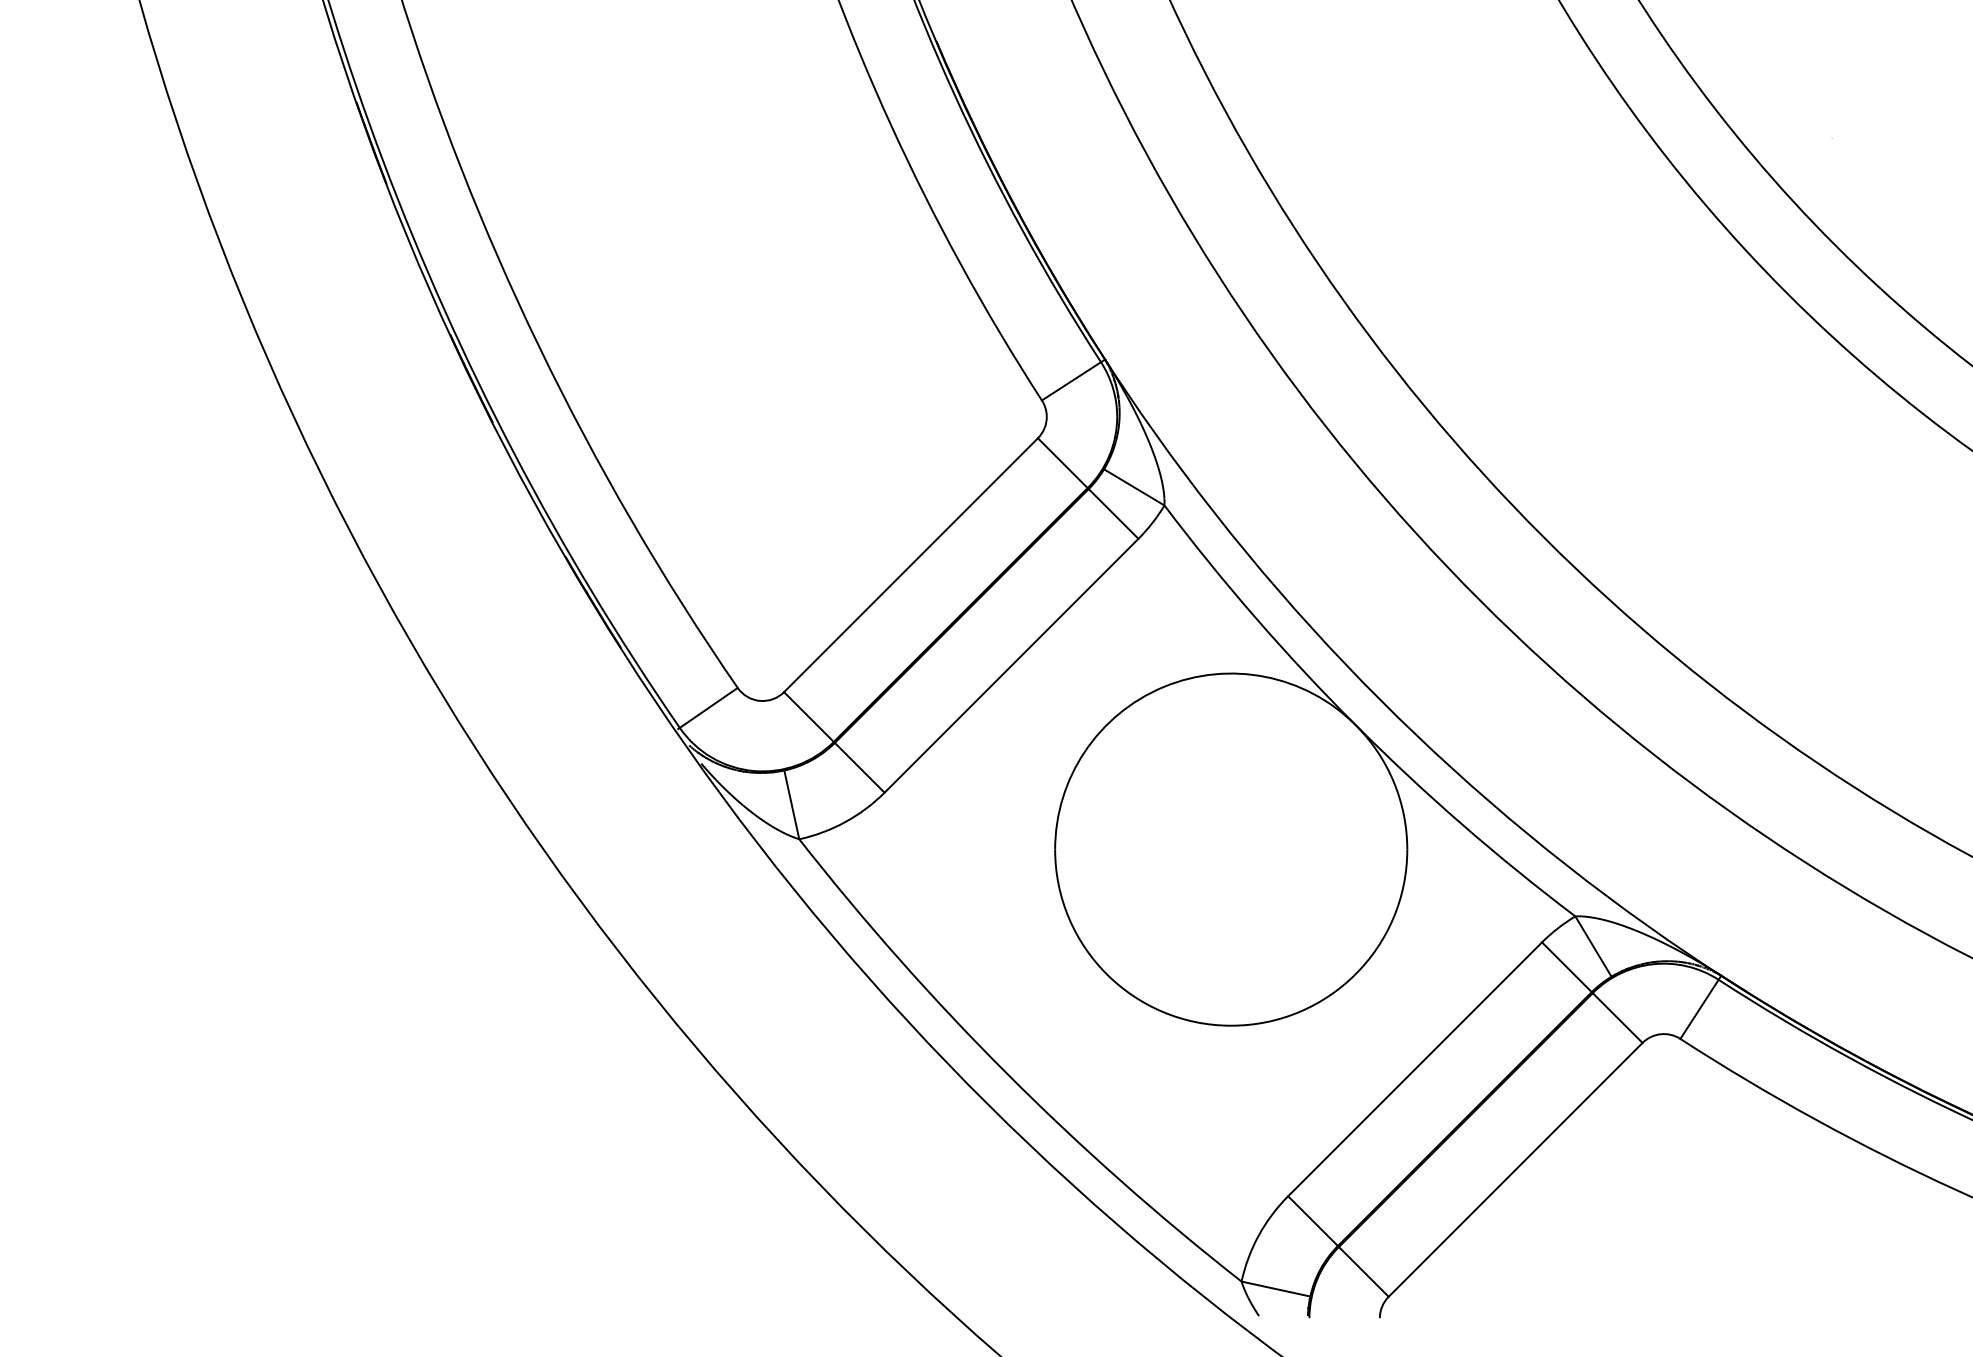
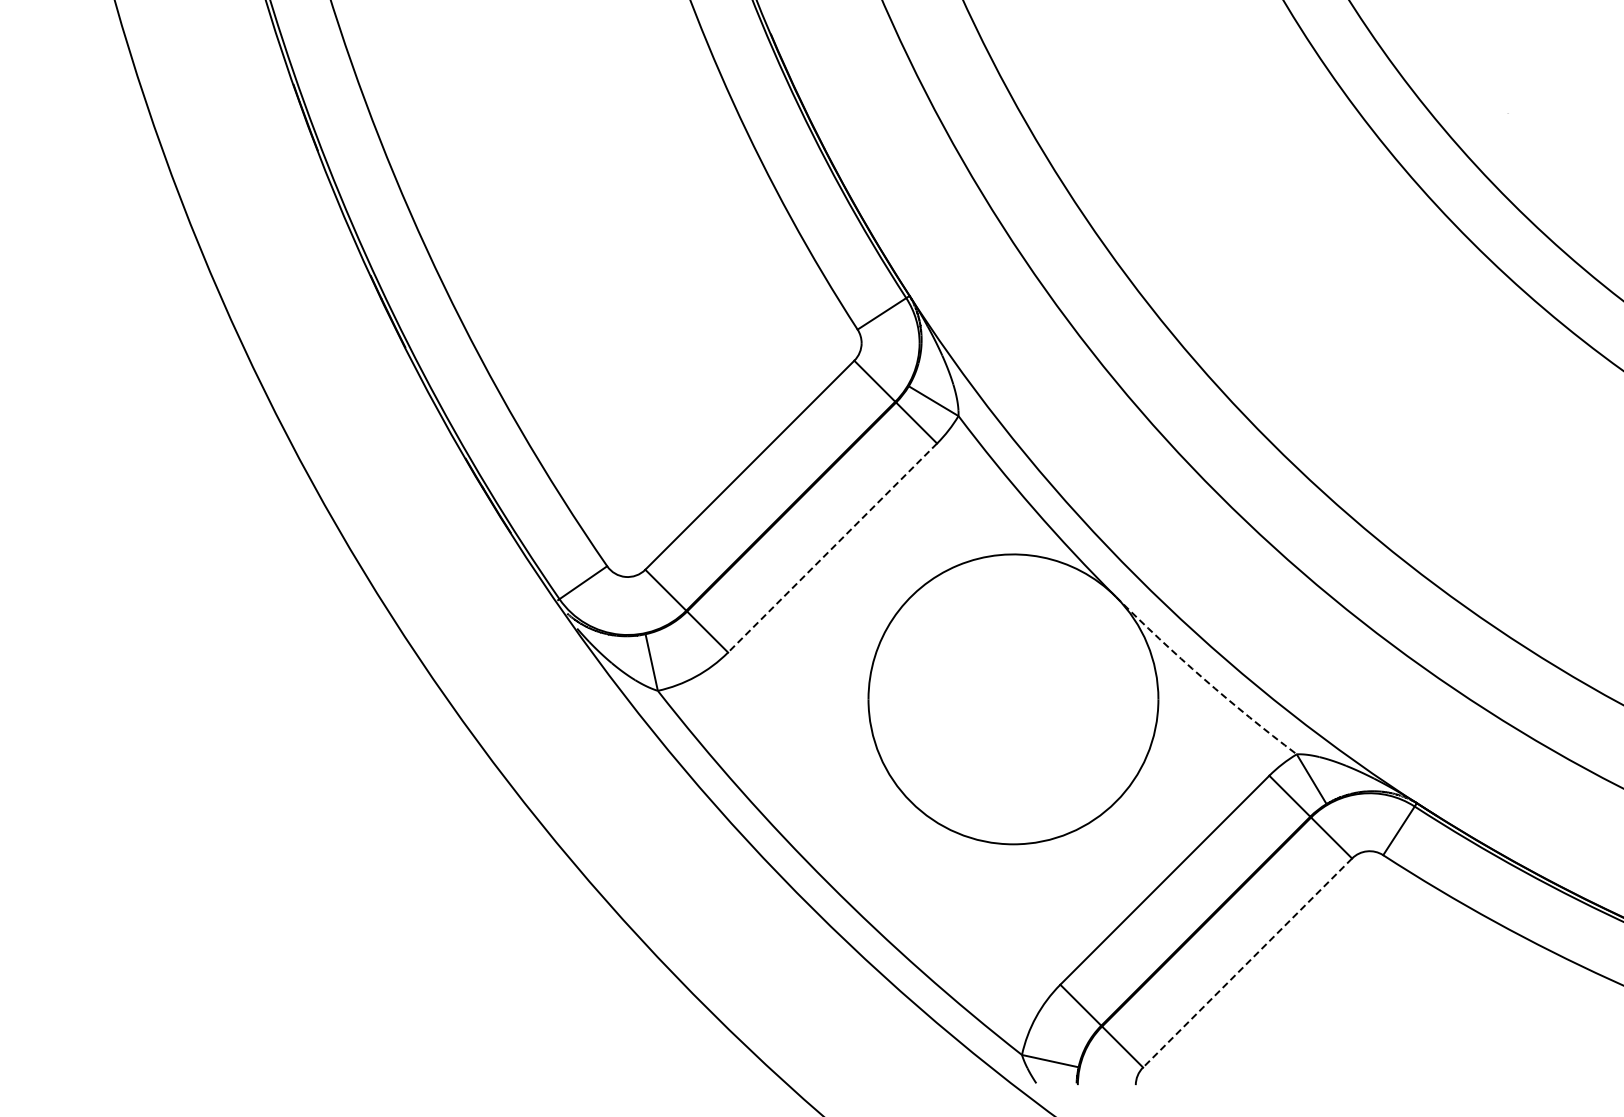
line: (1011, 666) -> (832, 548), solid -> dashed
arc: (1462, 824) -> (1203, 678), solid -> dashed
line: (1515, 1170) -> (1247, 963), solid -> dashed

